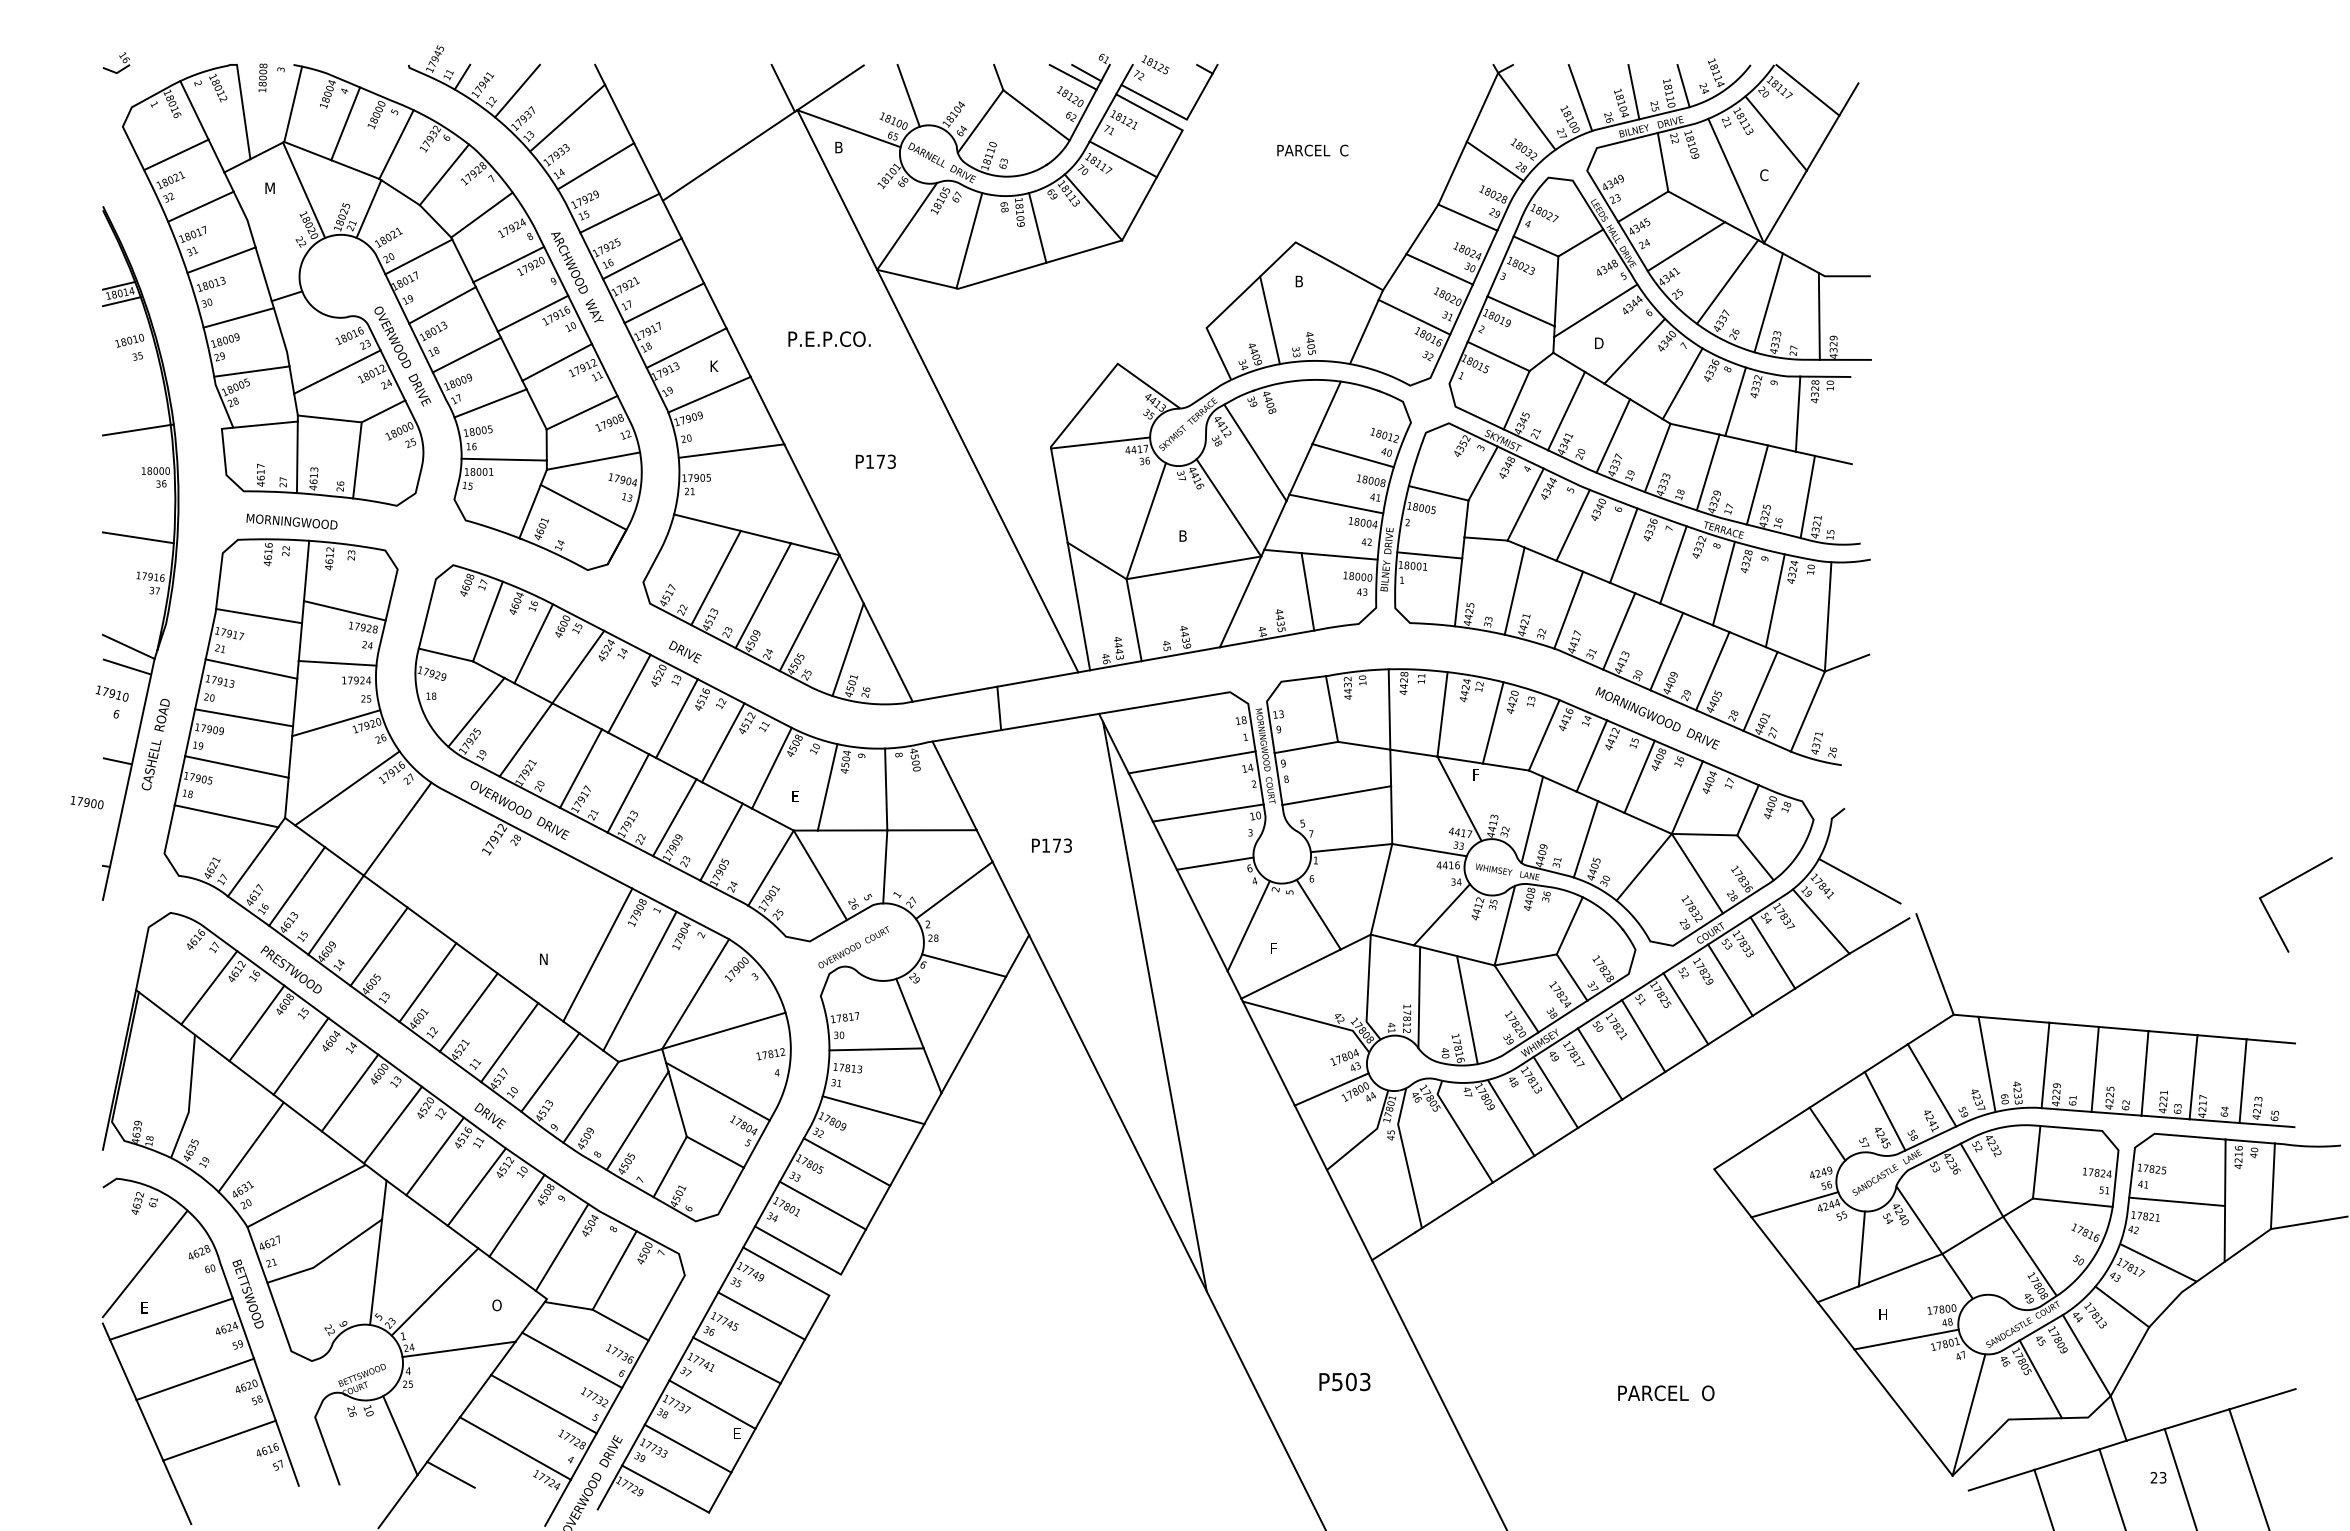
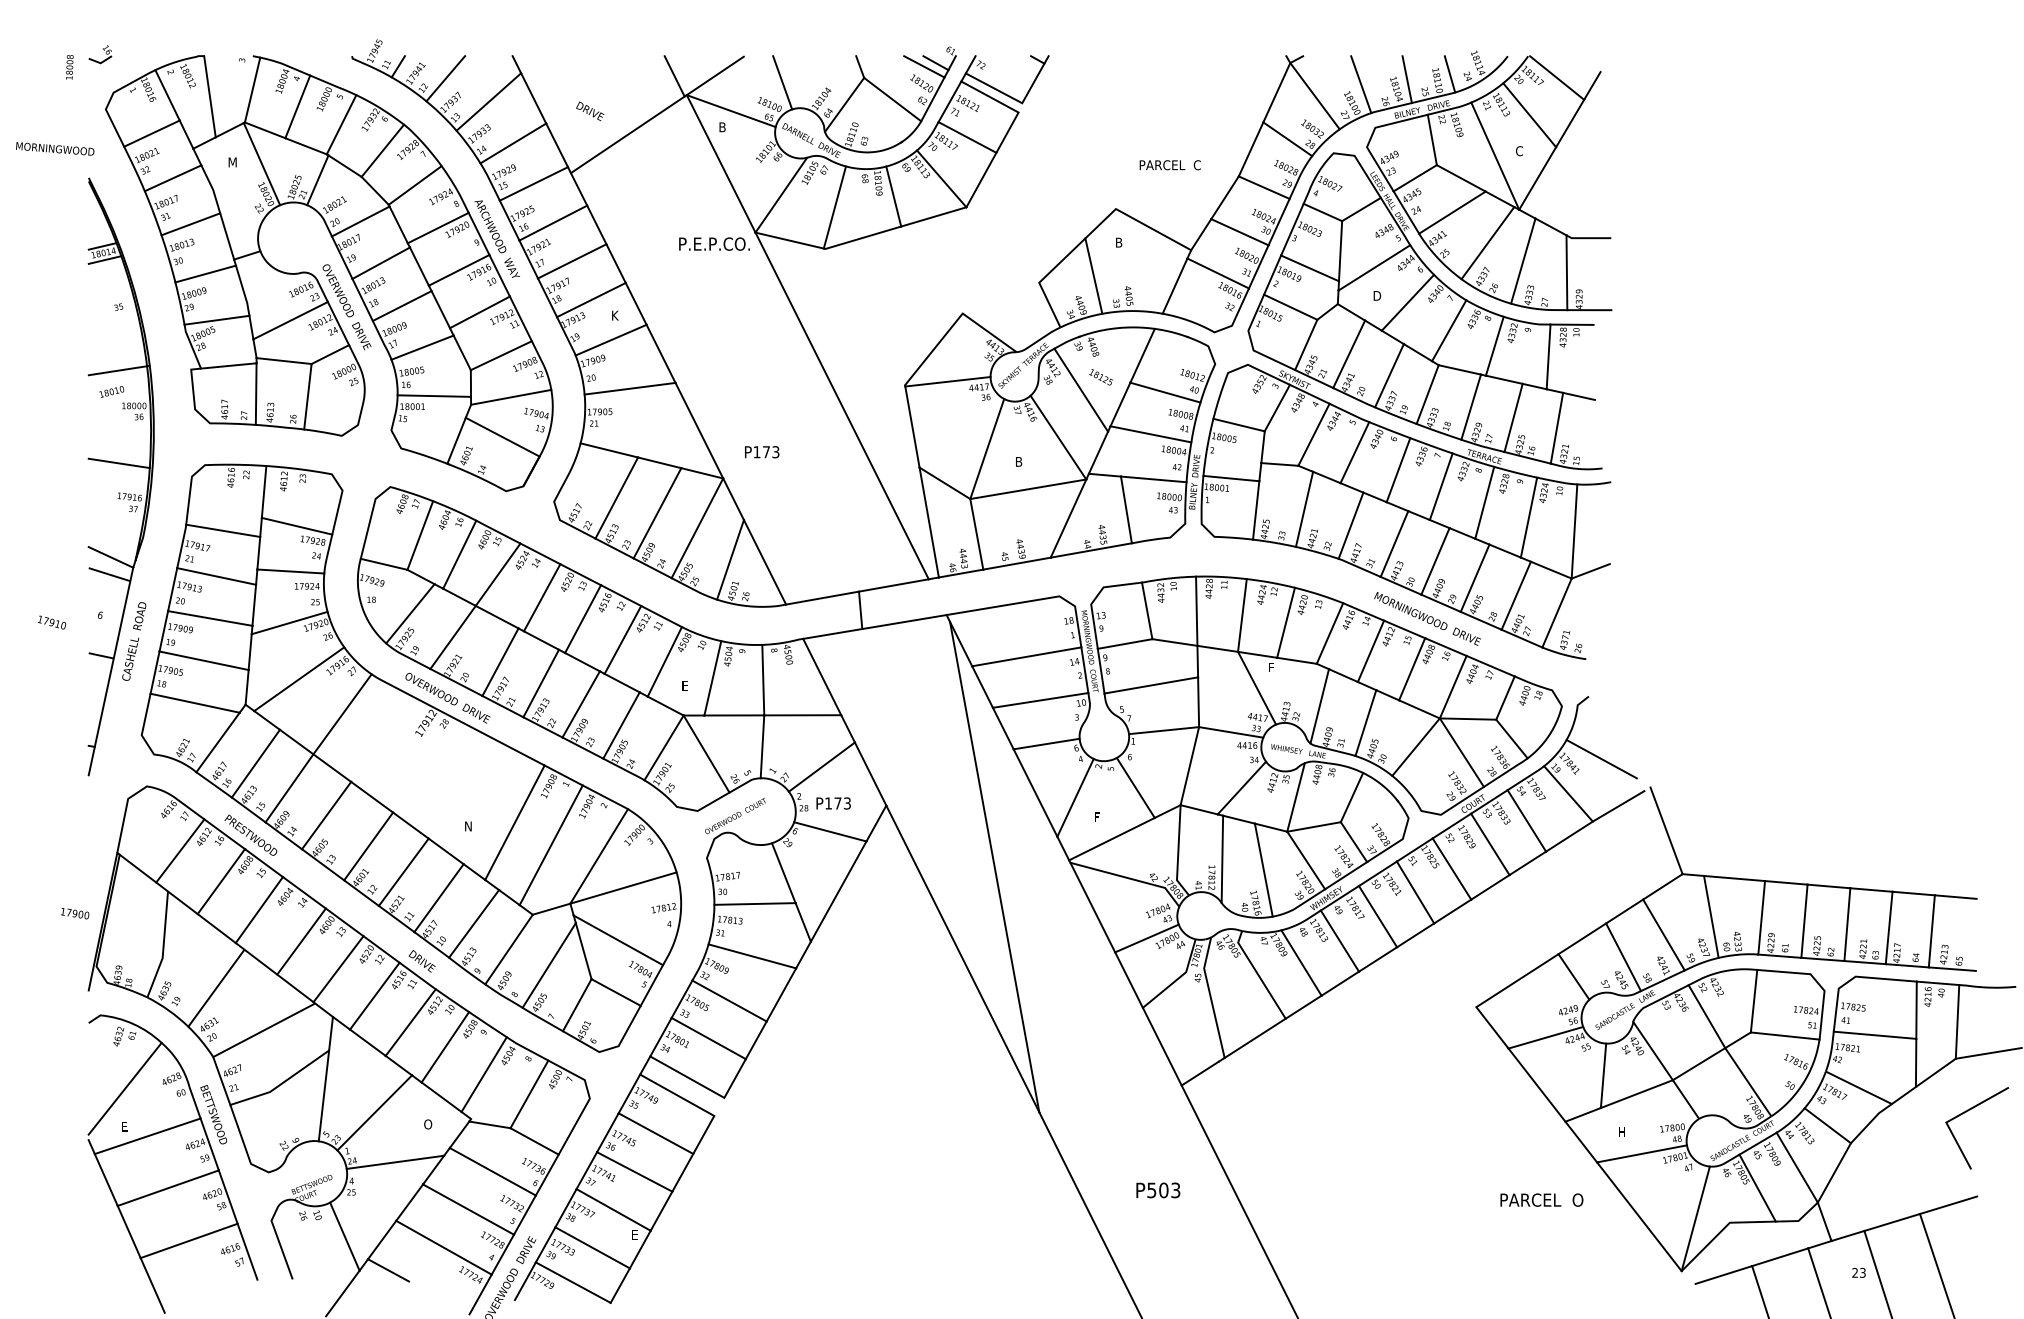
text: (1155, 64) -> (1101, 377), moved
text: (262, 77) -> (69, 66), moved
text: (1312, 150) -> (1170, 165), moved
text: (829, 338) -> (714, 243), moved
text: (129, 340) -> (111, 391), moved
text: (875, 461) -> (761, 451), moved
text: (291, 521) -> (54, 148), moved
text: (684, 651) -> (589, 110), moved
text: (111, 693) -> (51, 622), moved
text: (86, 802) -> (74, 913), moved
text: (1051, 845) -> (833, 803), moved
line: (2283, 886) -> (1966, 1112), moved
text: (1666, 1393) -> (1542, 1200), moved

